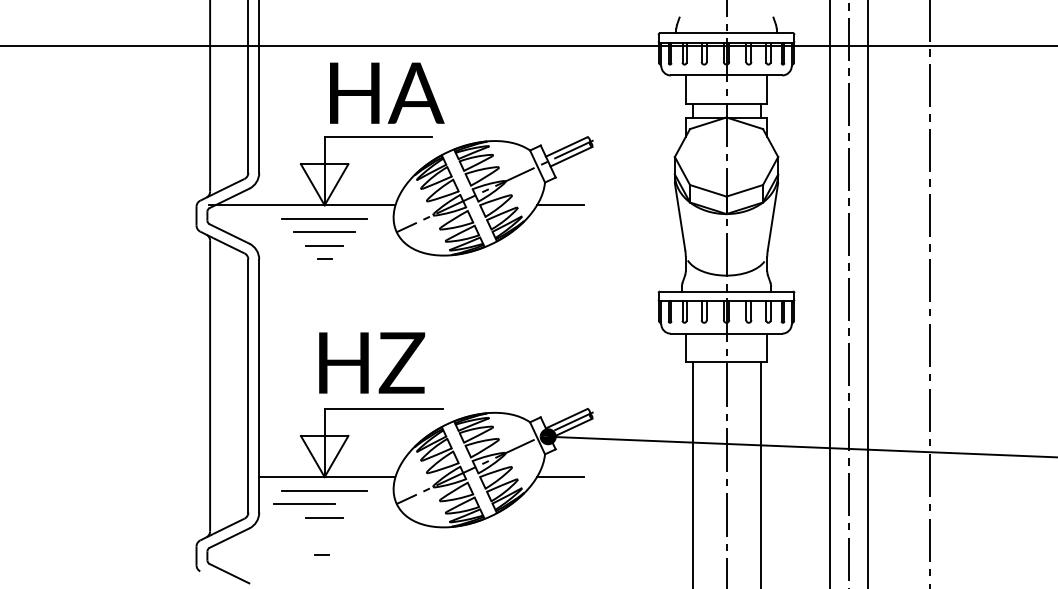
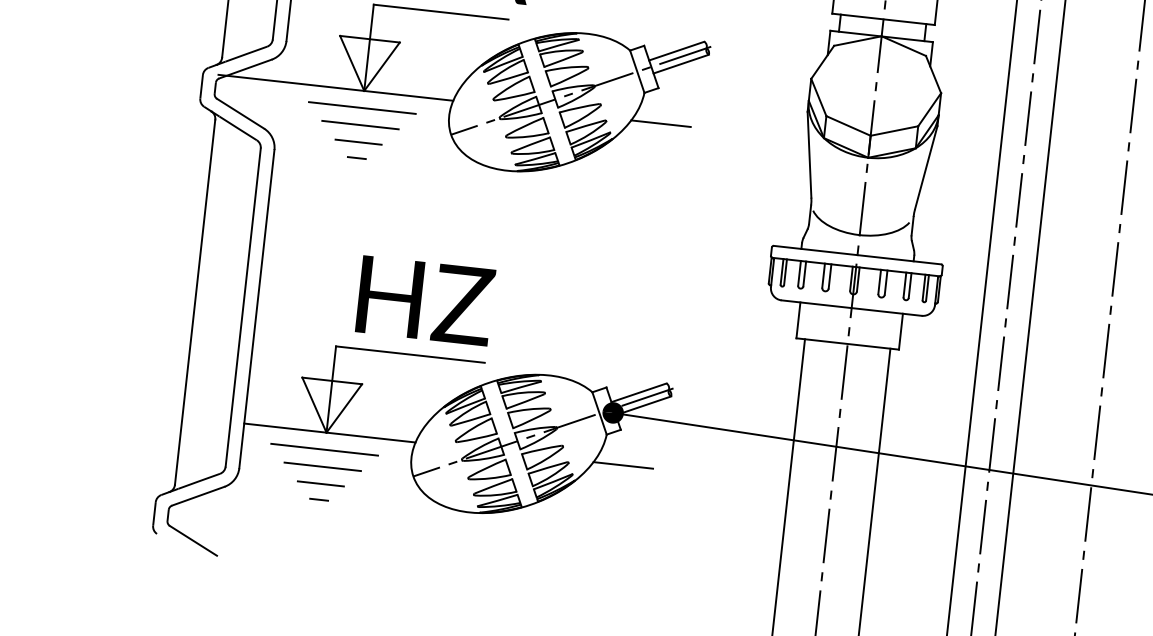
text: (372, 362) -> (426, 300), moved
line: (304, 503) -> (322, 465), moved
line: (321, 554) -> (319, 498), moved

